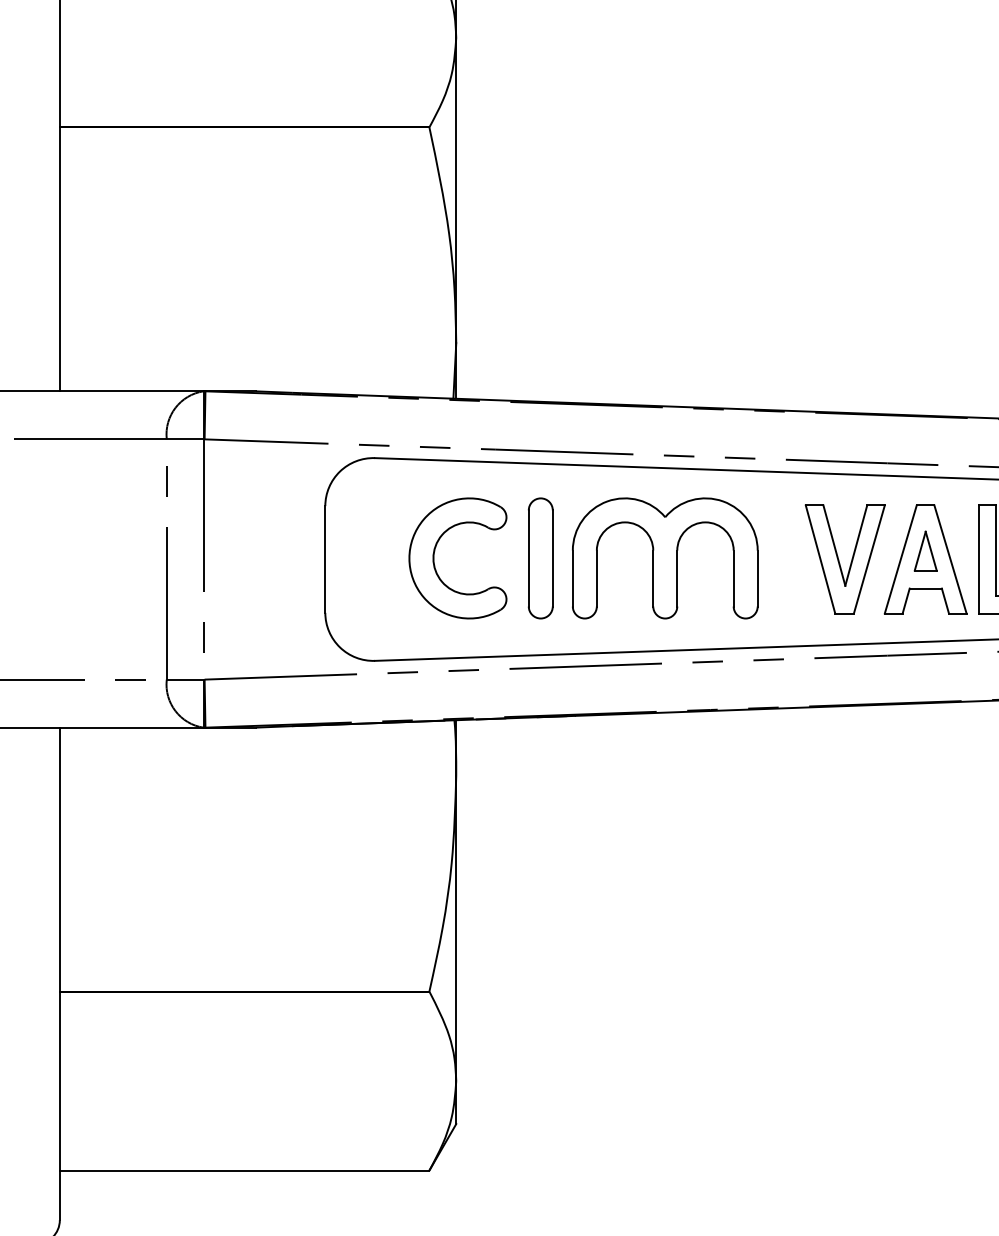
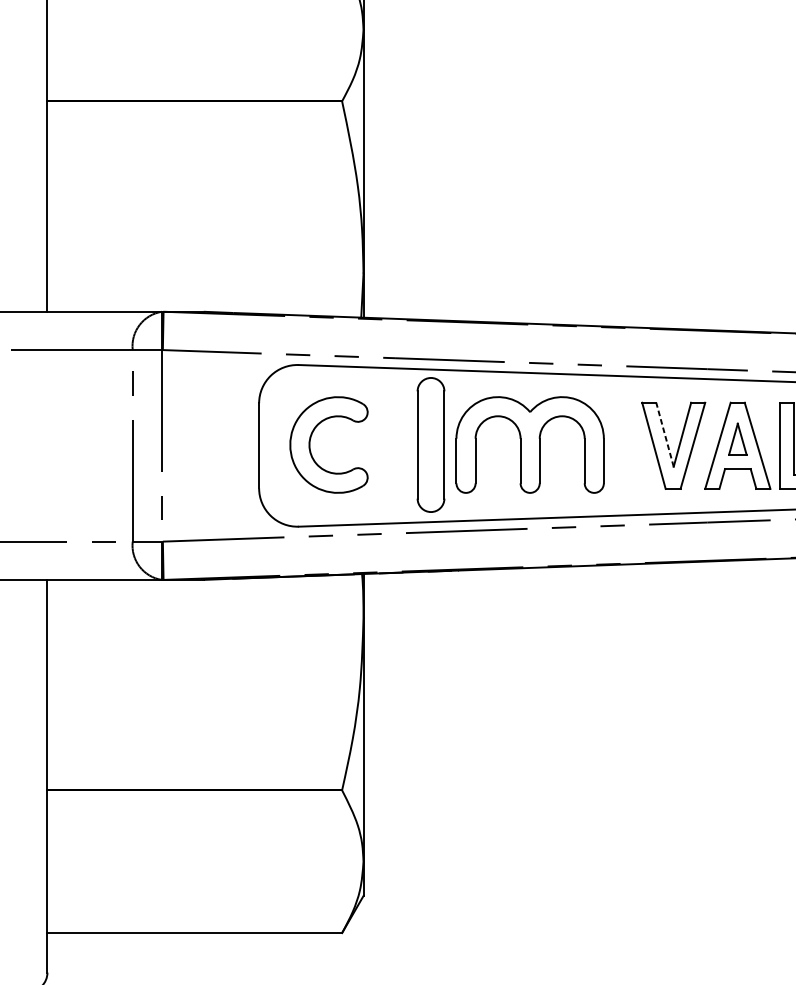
line: (834, 545) -> (665, 434), solid -> dashed
part: (434, 558) -> (310, 445), moved
part: (540, 558) -> (430, 445), size x1.4

